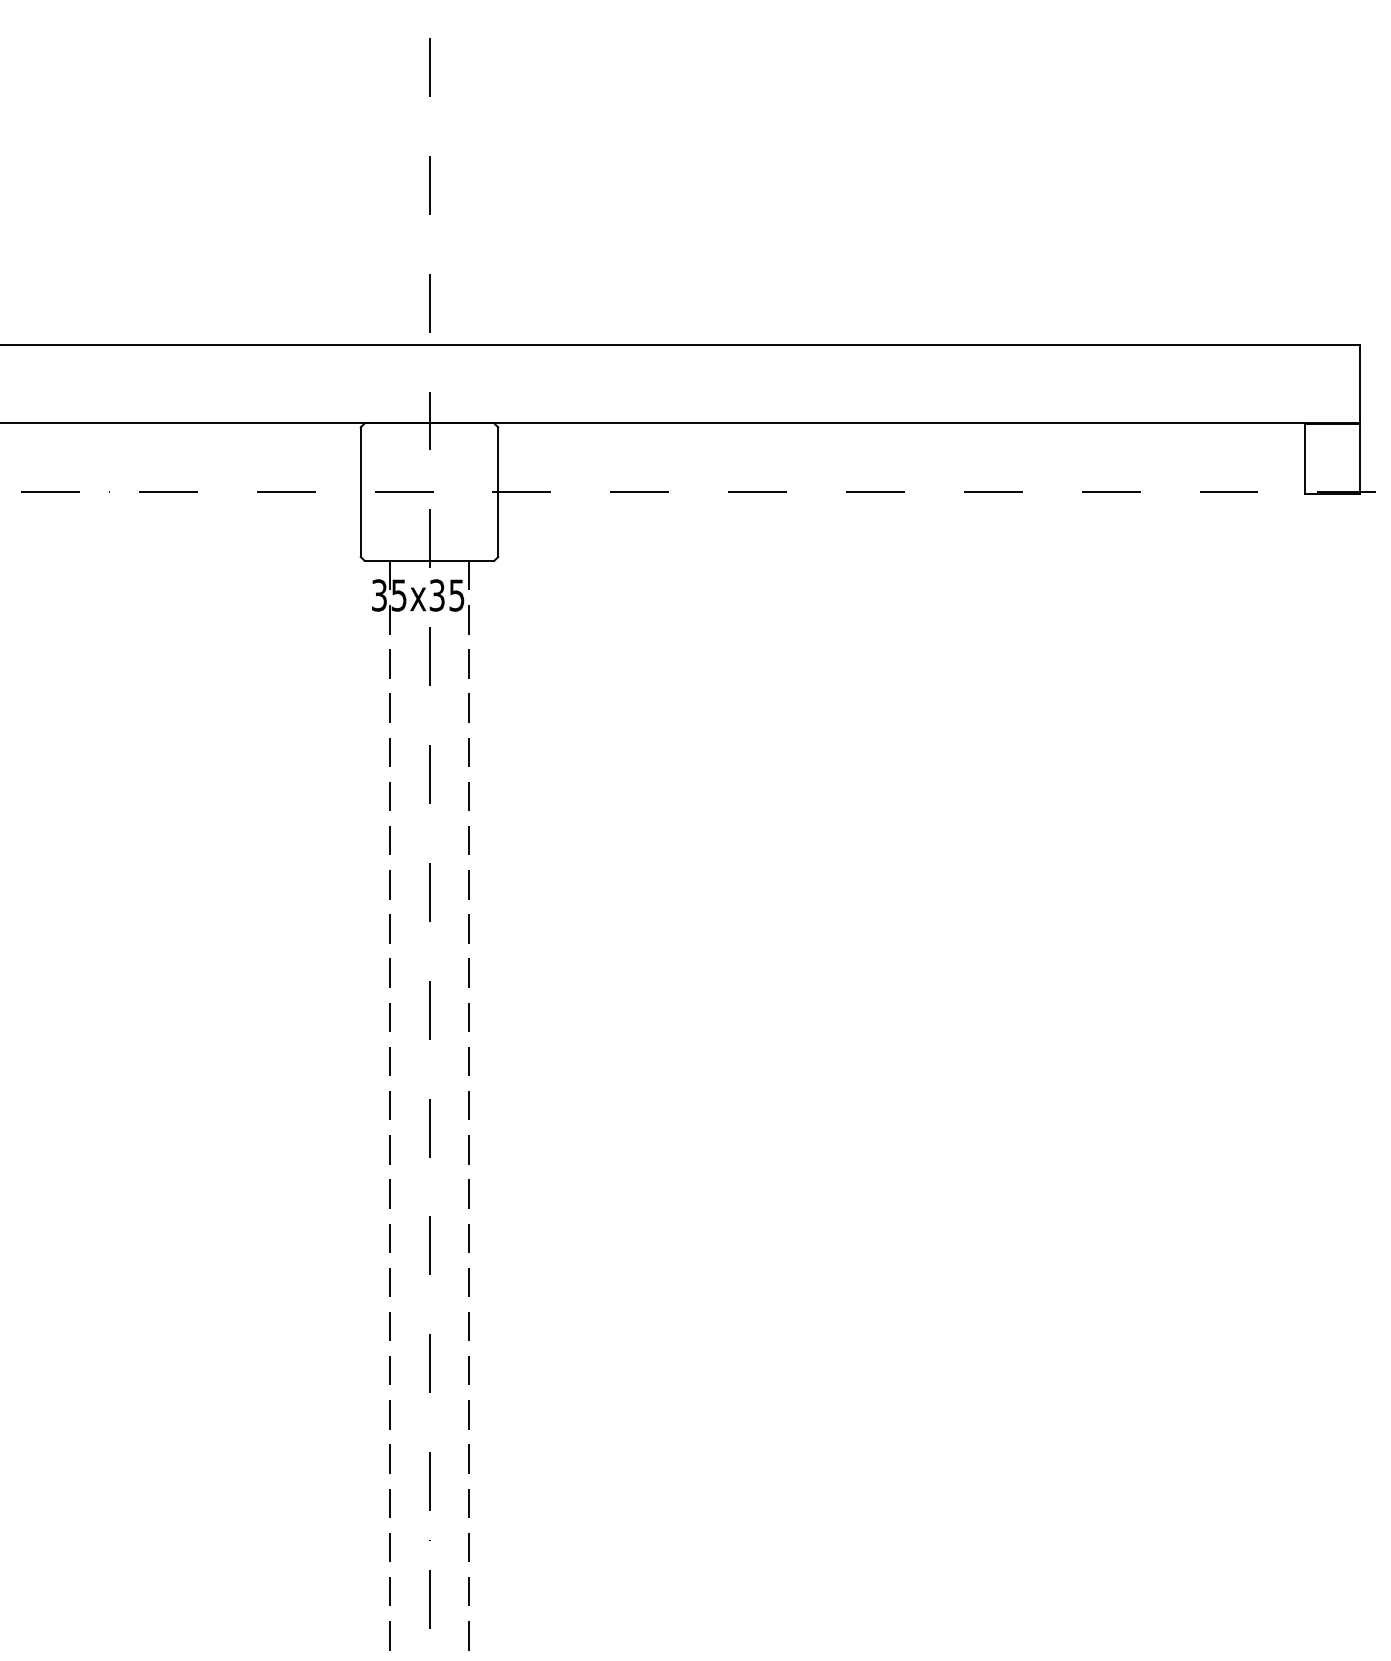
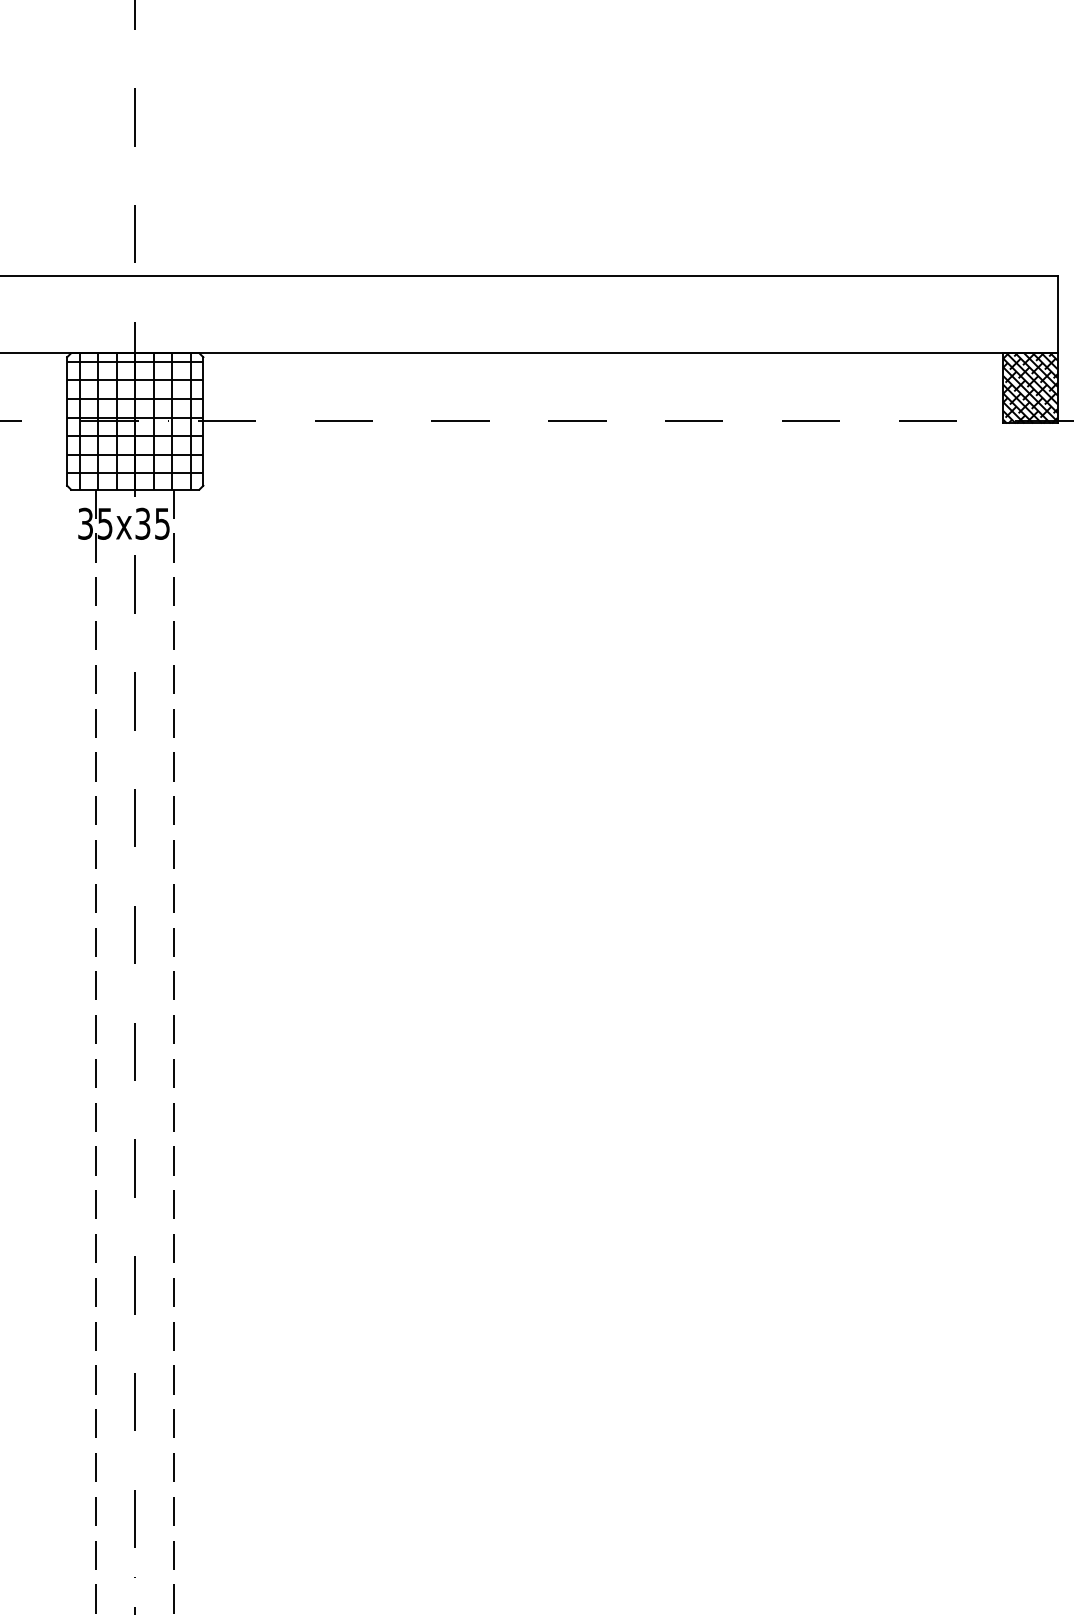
hatch: (1332, 458) -> (1030, 388), added
hatch: (429, 491) -> (135, 420), added

